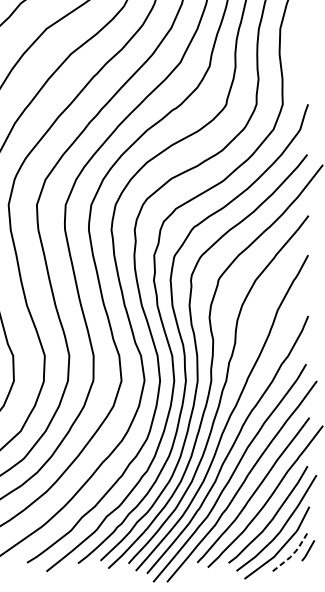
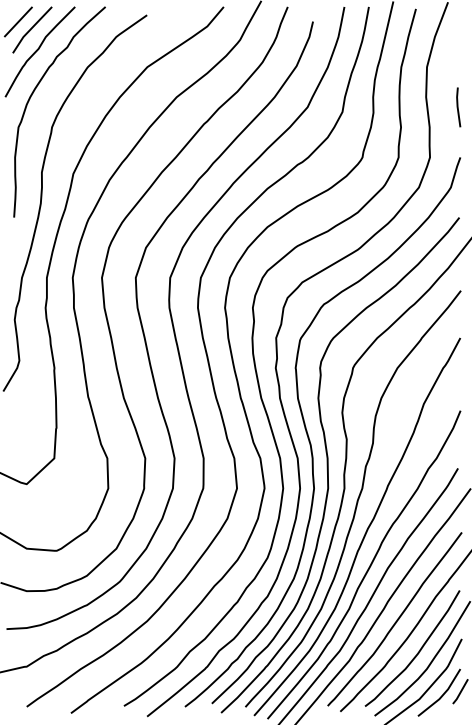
line: (306, 62) -> (458, 107), added
line: (293, 553) -> (442, 695), dashed -> solid

